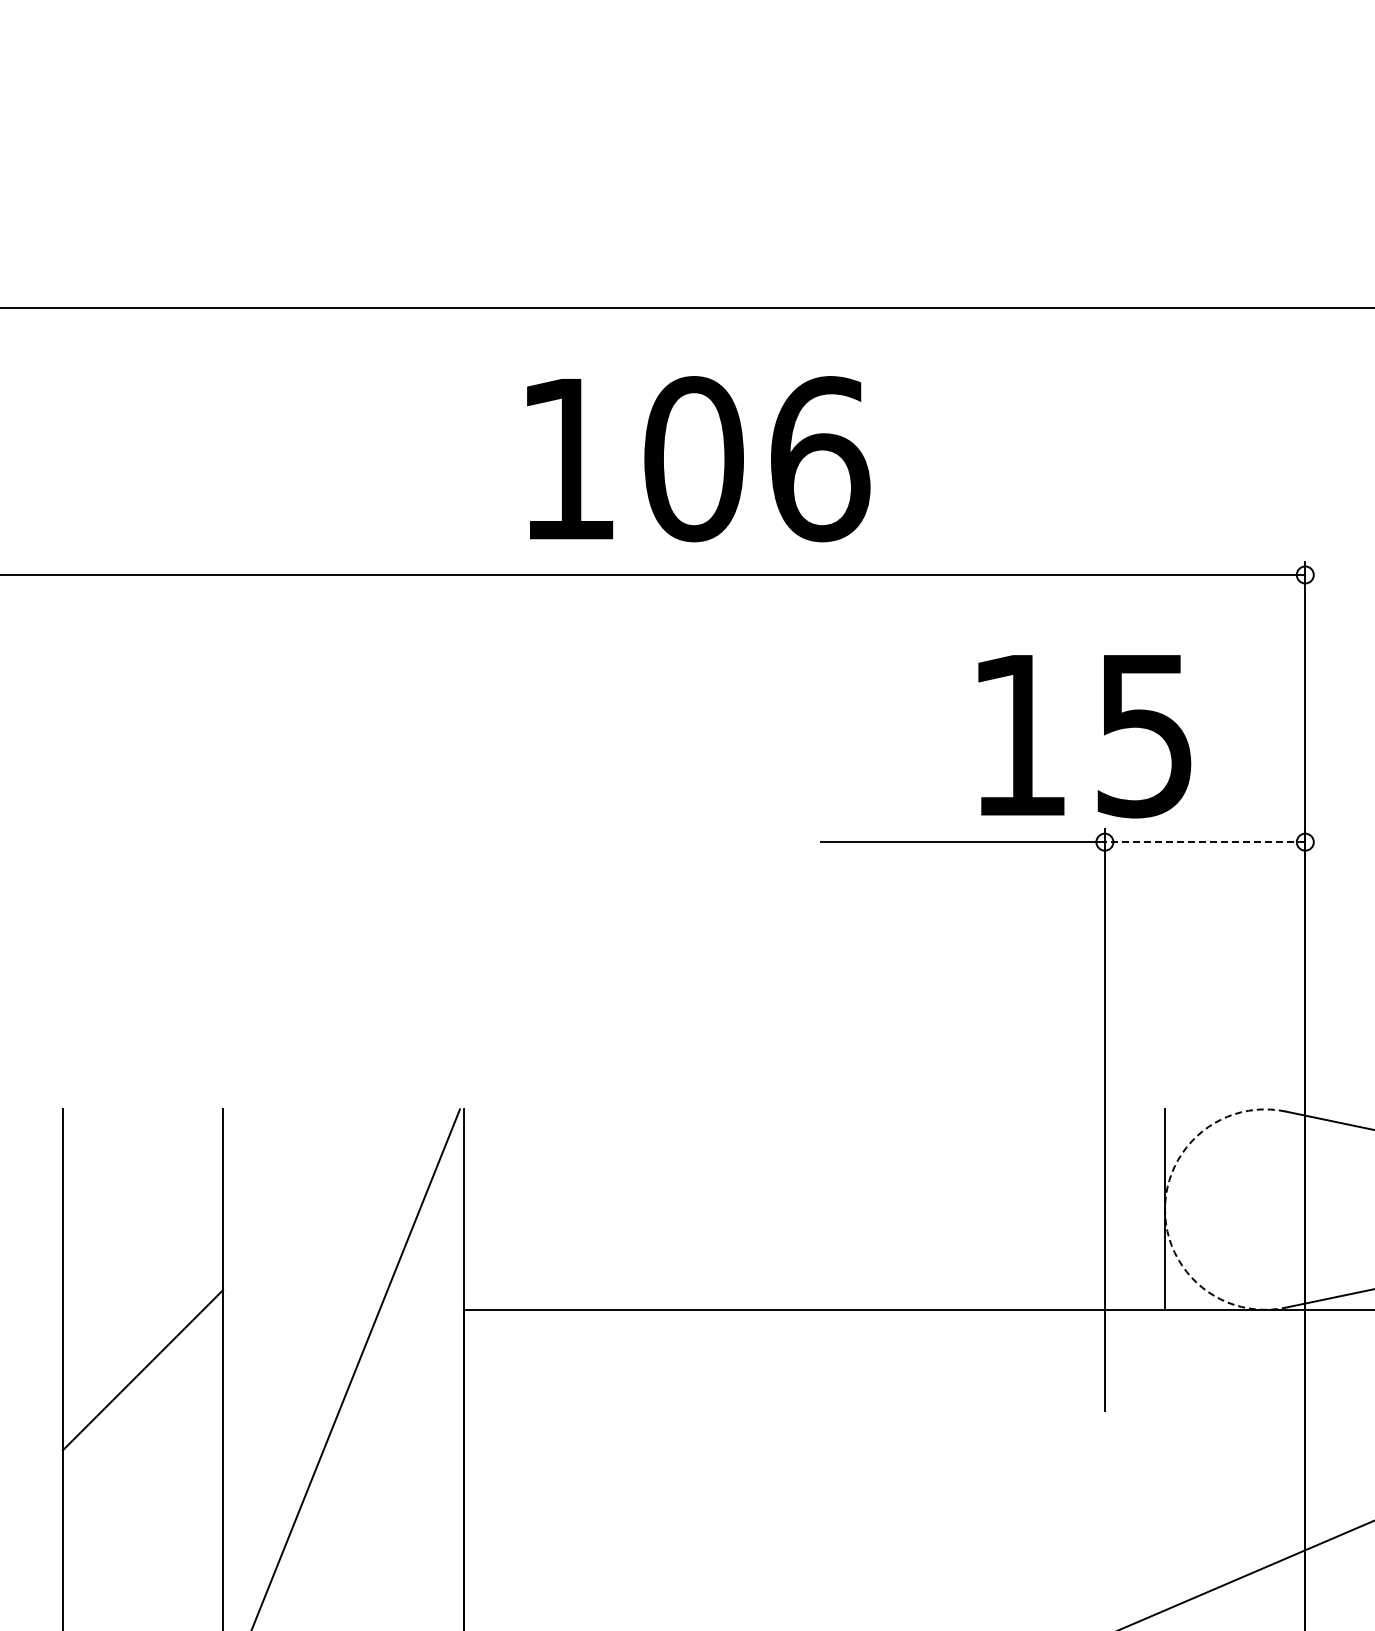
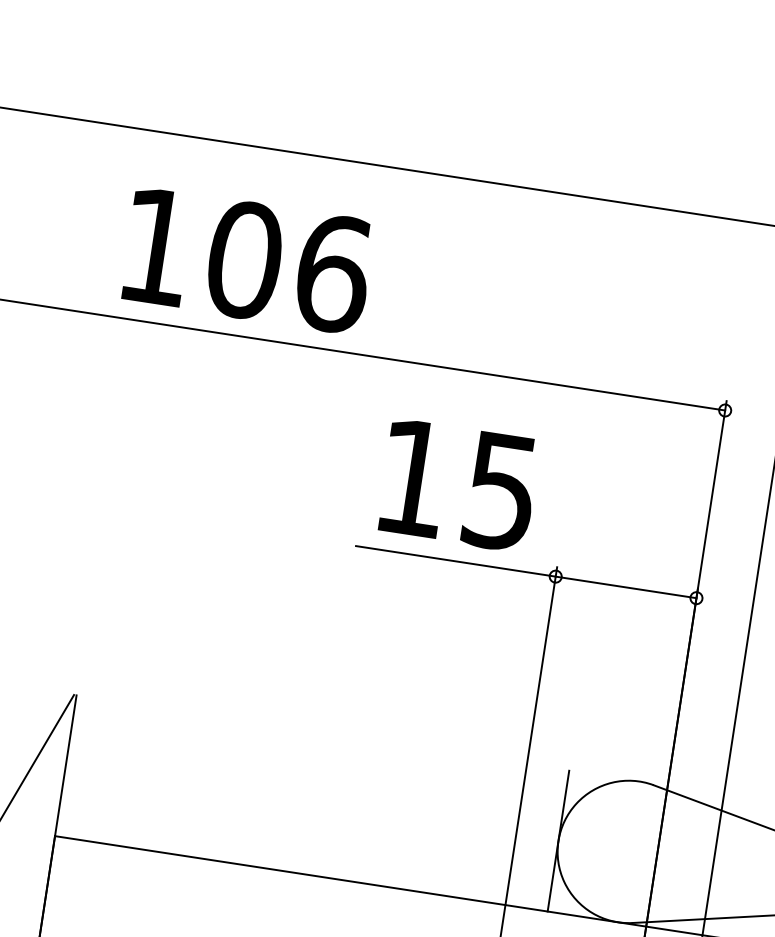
text: (698, 459) -> (247, 260), moved
text: (1084, 736) -> (458, 485), moved
line: (1204, 842) -> (625, 587), dashed -> solid
arc: (1165, 1209) -> (558, 841), dashed -> solid

